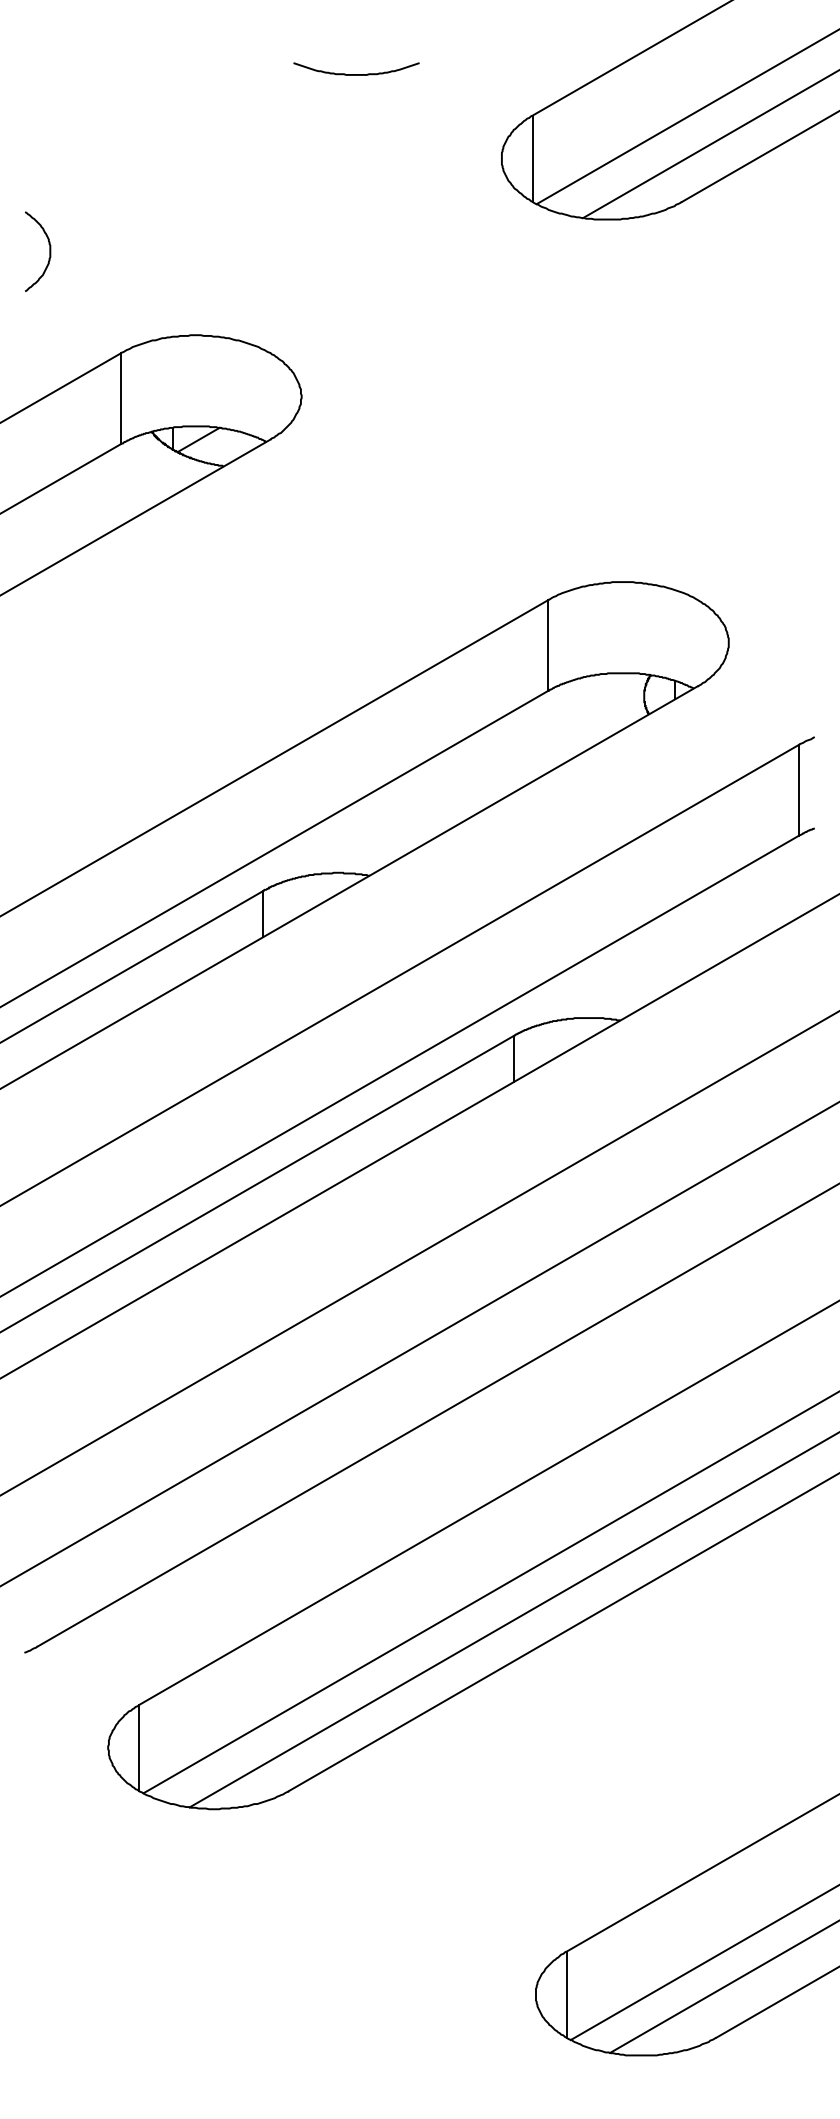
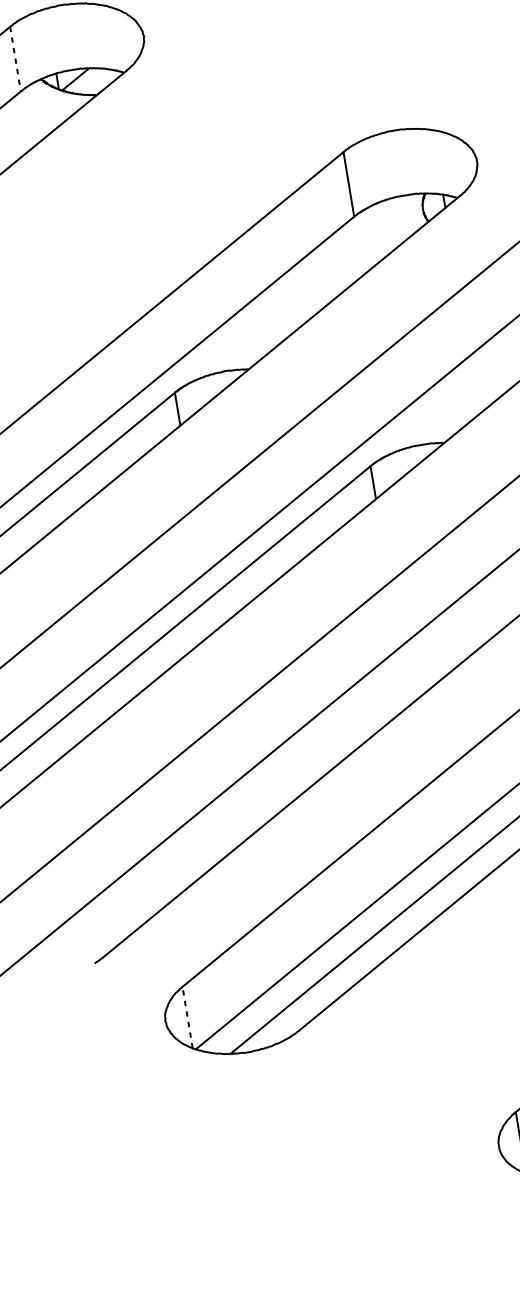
line: (120, 399) -> (15, 59), solid -> dashed
line: (139, 1747) -> (187, 1017), solid -> dashed

